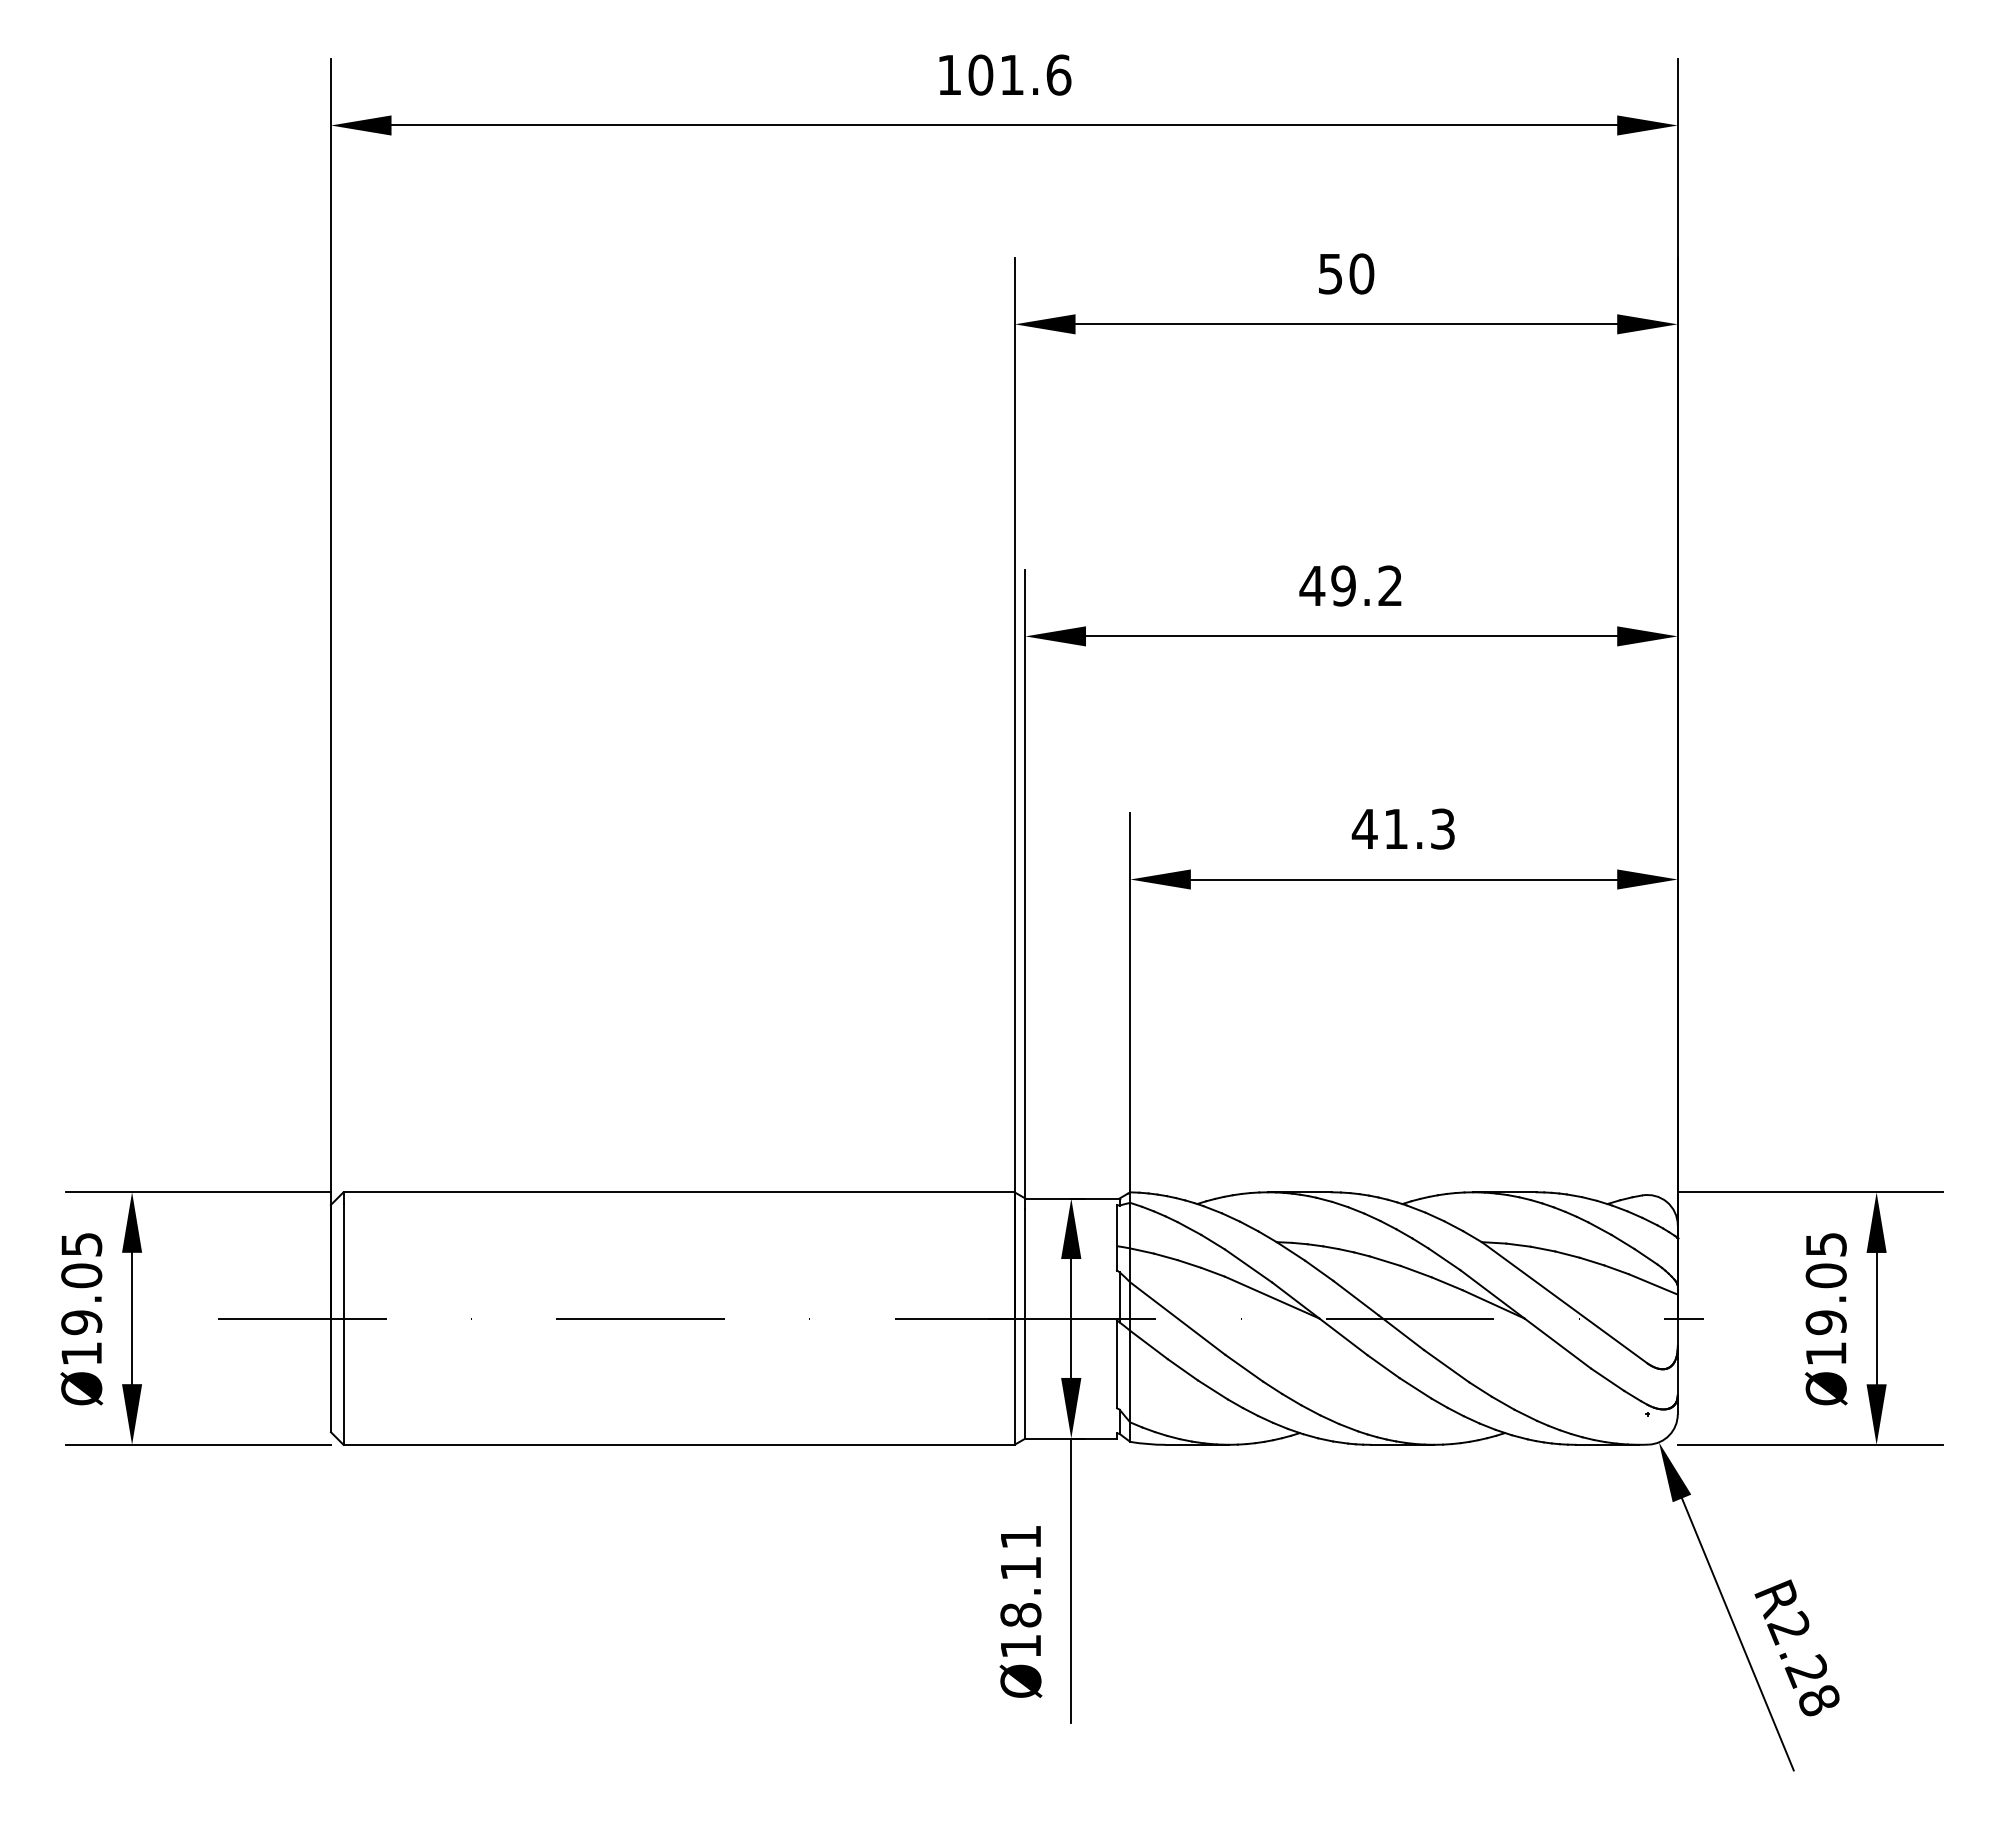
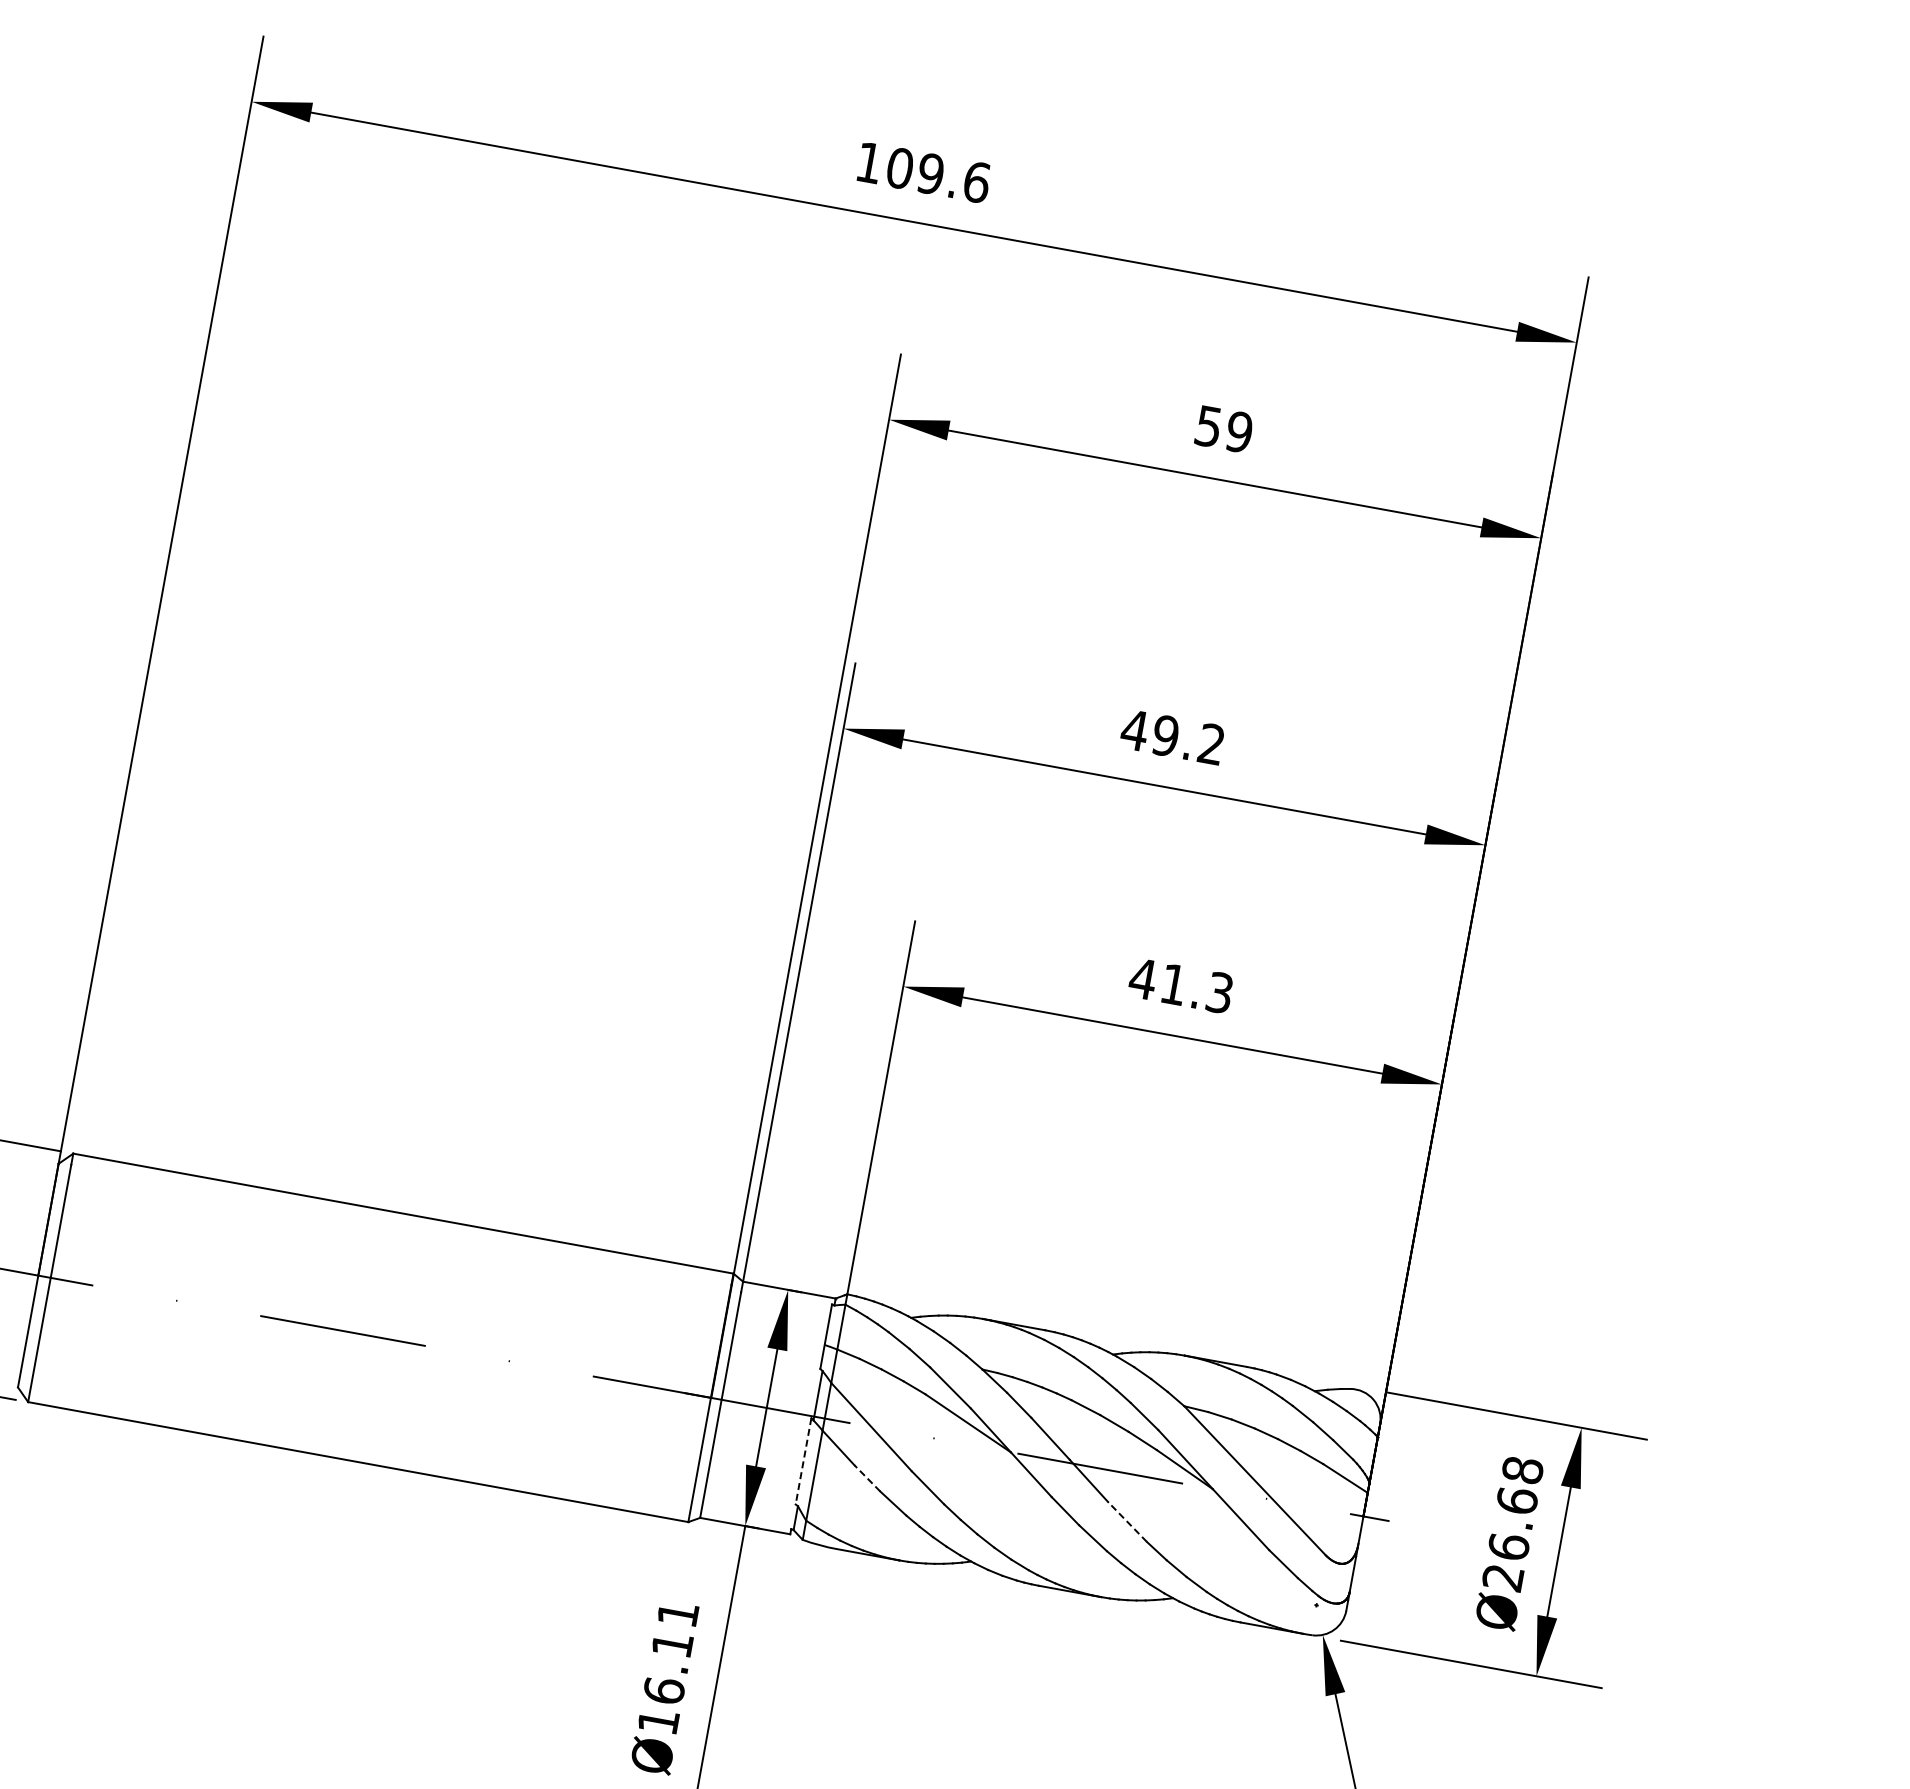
text: (1011, 74) -> (930, 173), 101.6 -> 109.6
text: (1361, 273) -> (1239, 431), 50 -> 59
text: (1825, 1298) -> (1512, 1523), Ø19.05 -> Ø26.68
line: (1117, 1364) -> (803, 1461), solid -> dashed
line: (1446, 1366) -> (1127, 1522), solid -> dashed
line: (1182, 1369) -> (867, 1477), solid -> dashed
text: (1020, 1614) -> (663, 1690), Ø18.11 -> Ø16.11

